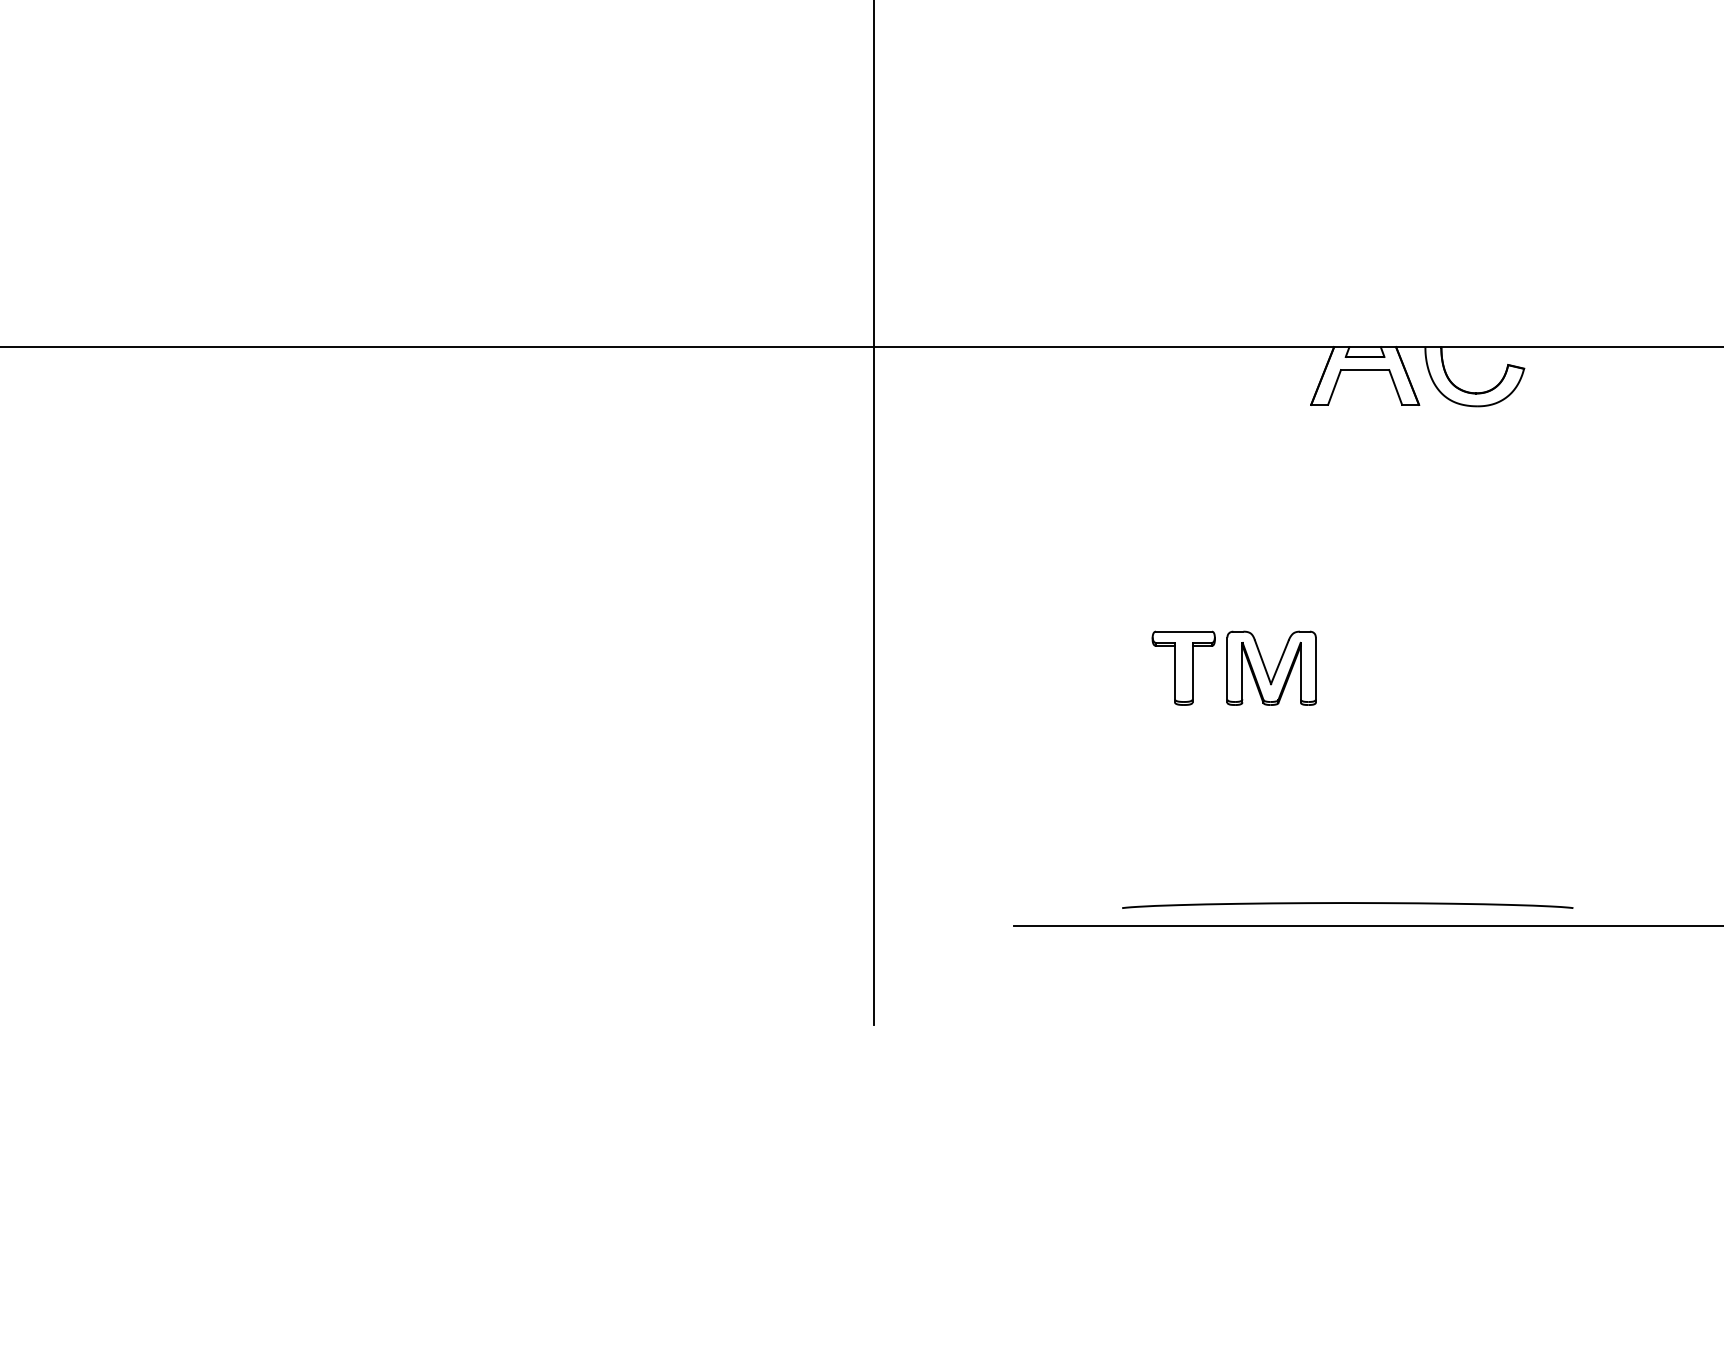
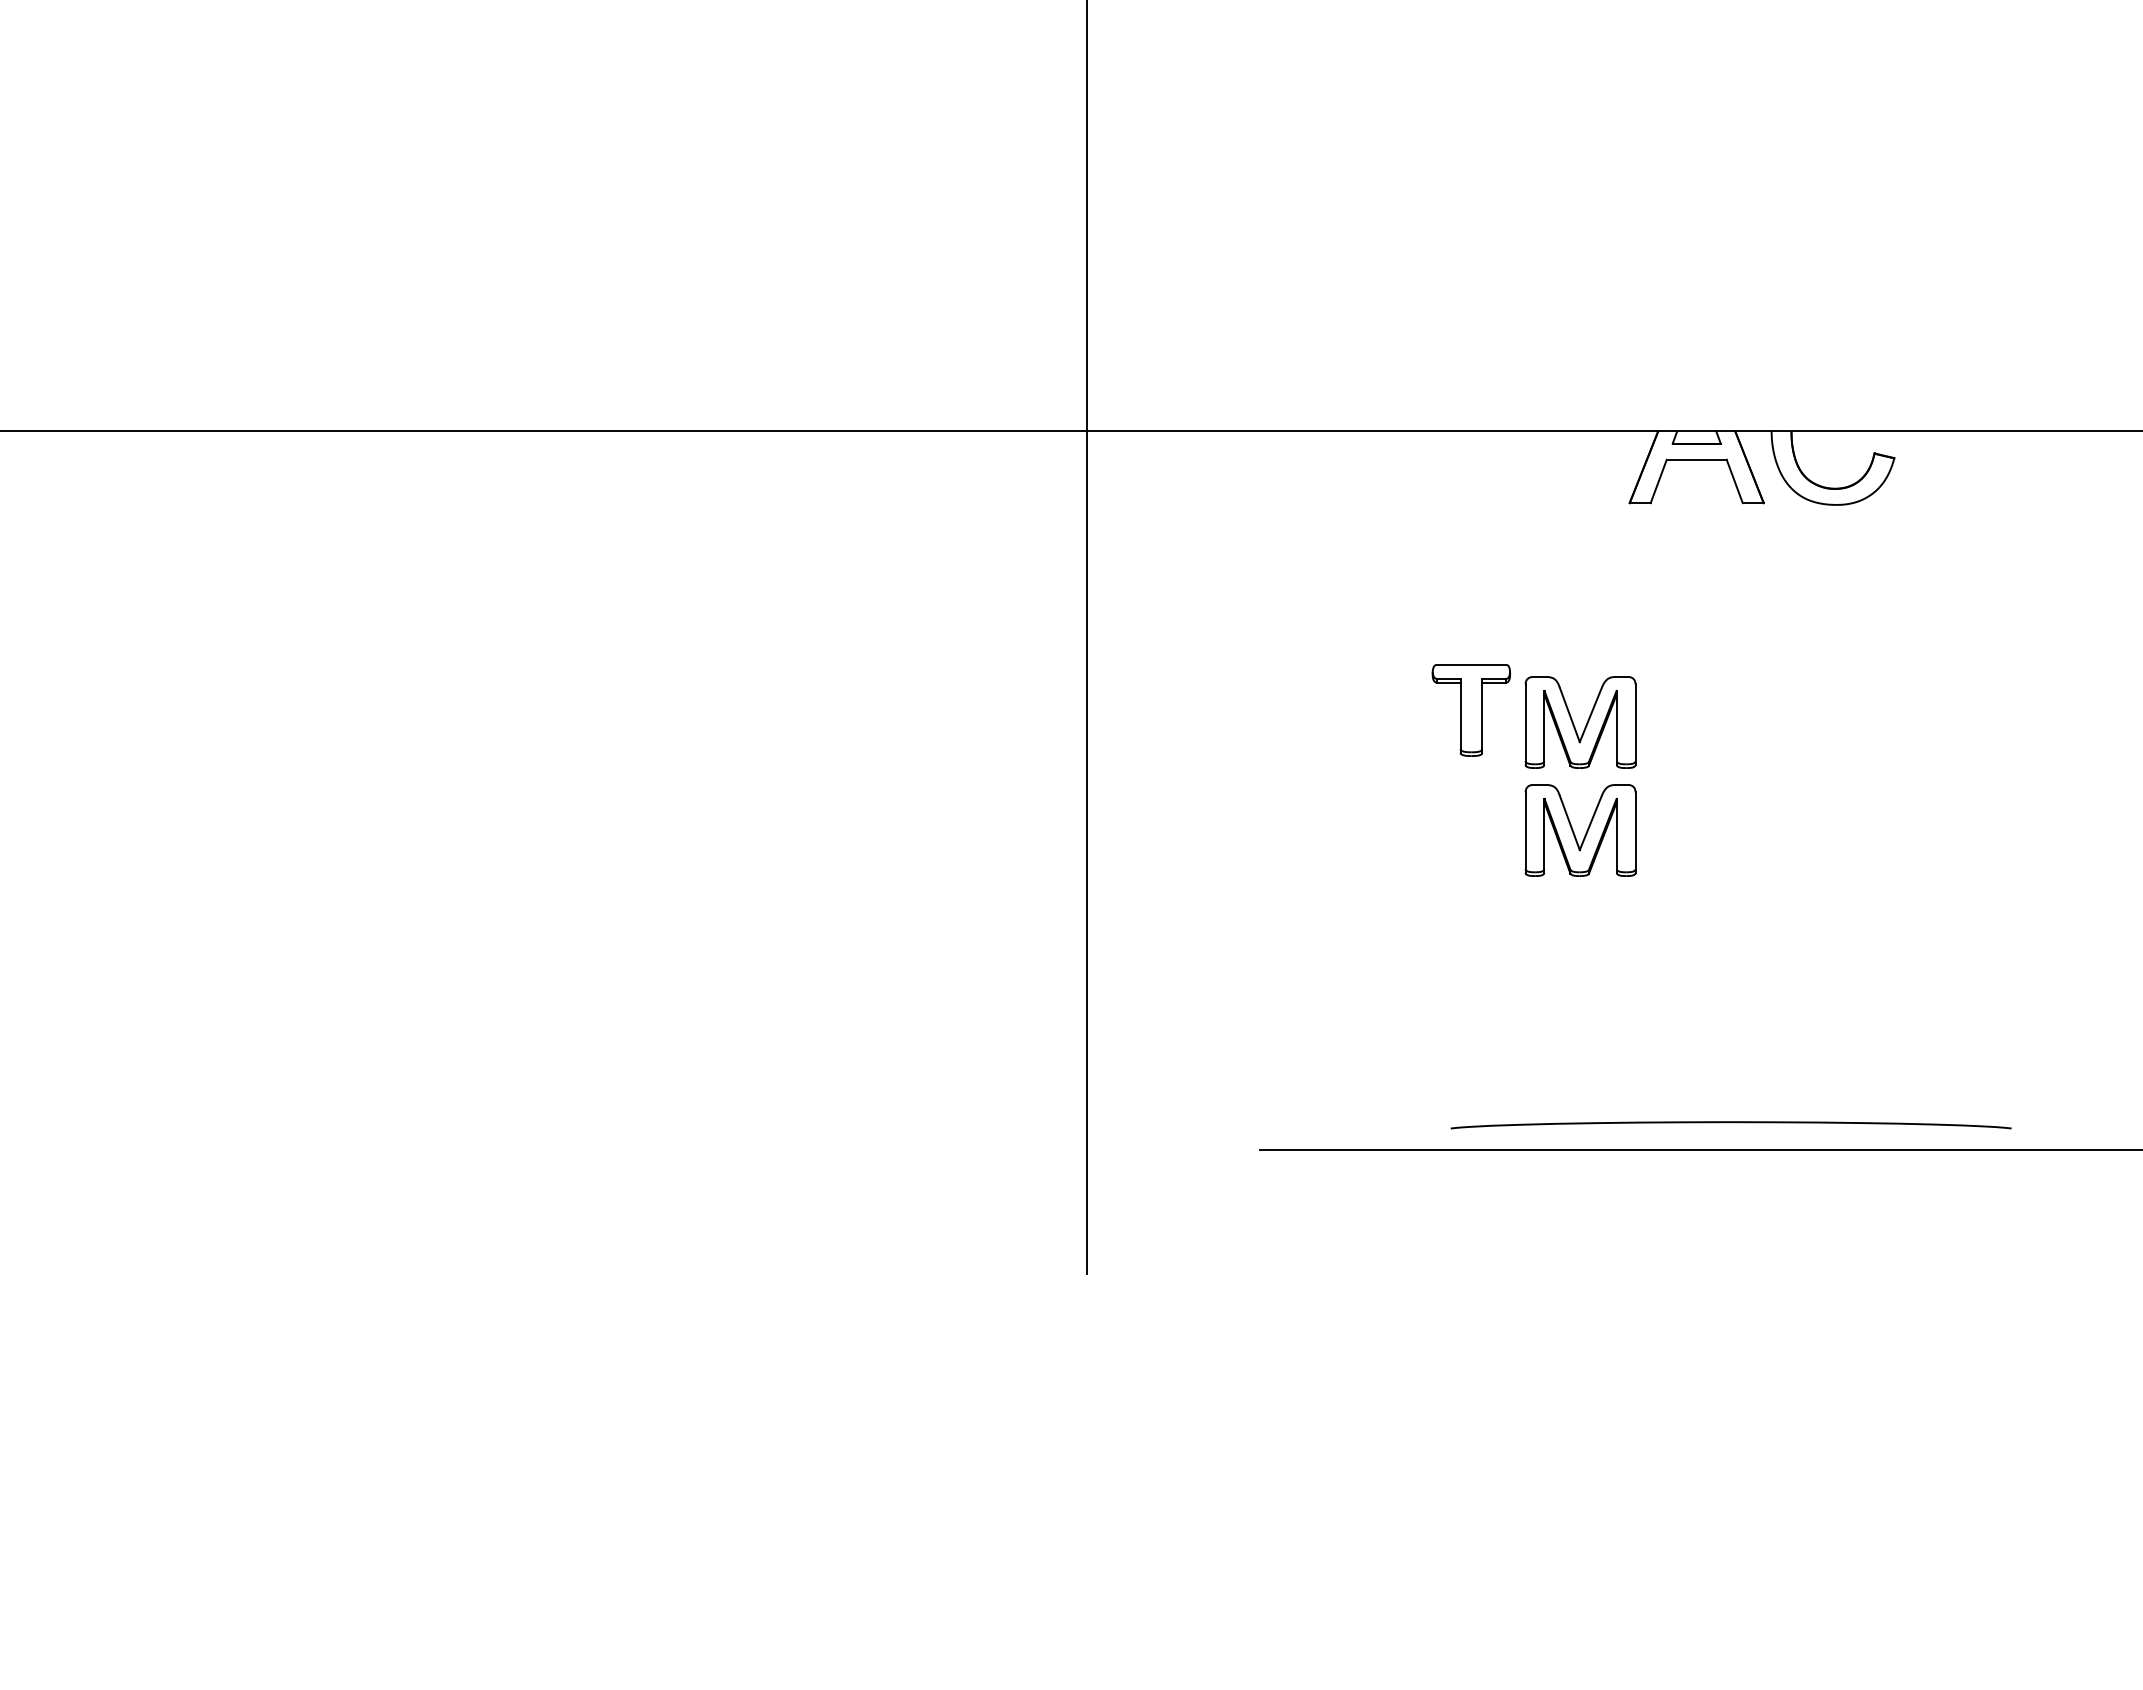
part: (1271, 581) -> (1580, 722), added
part: (1183, 668) -> (1470, 710), moved
curve: (1347, 904) -> (1730, 1123), moved

